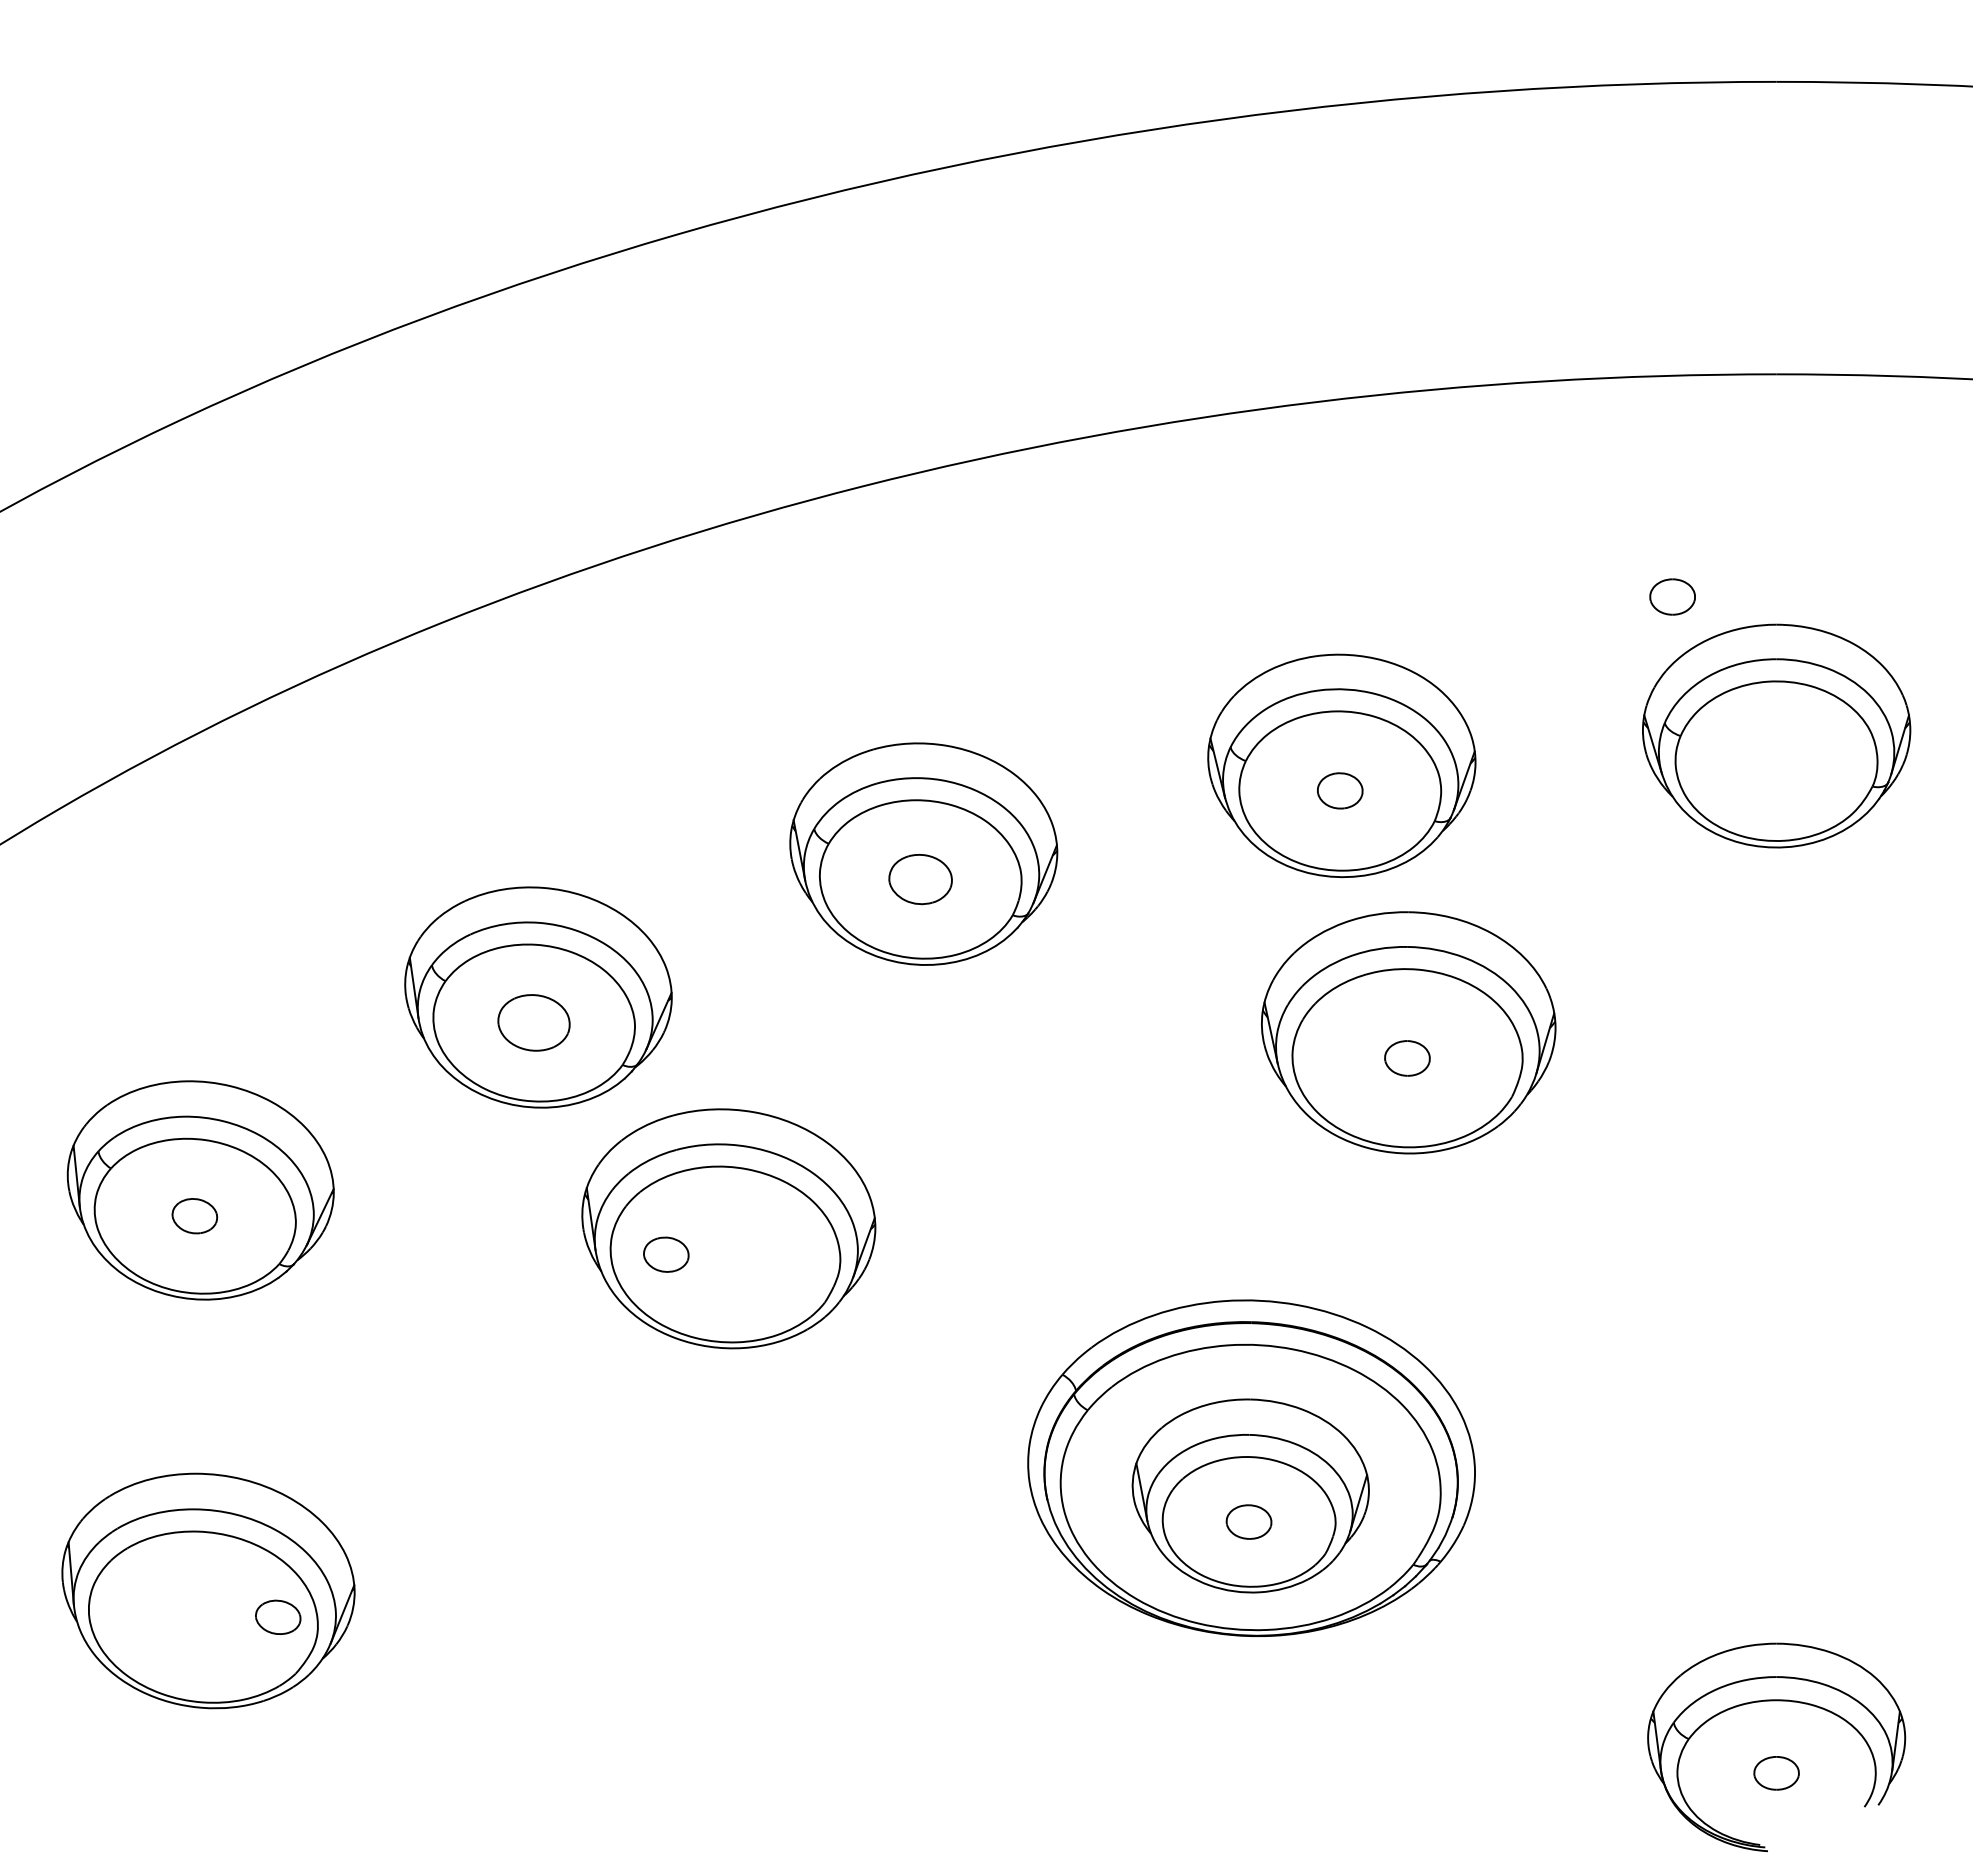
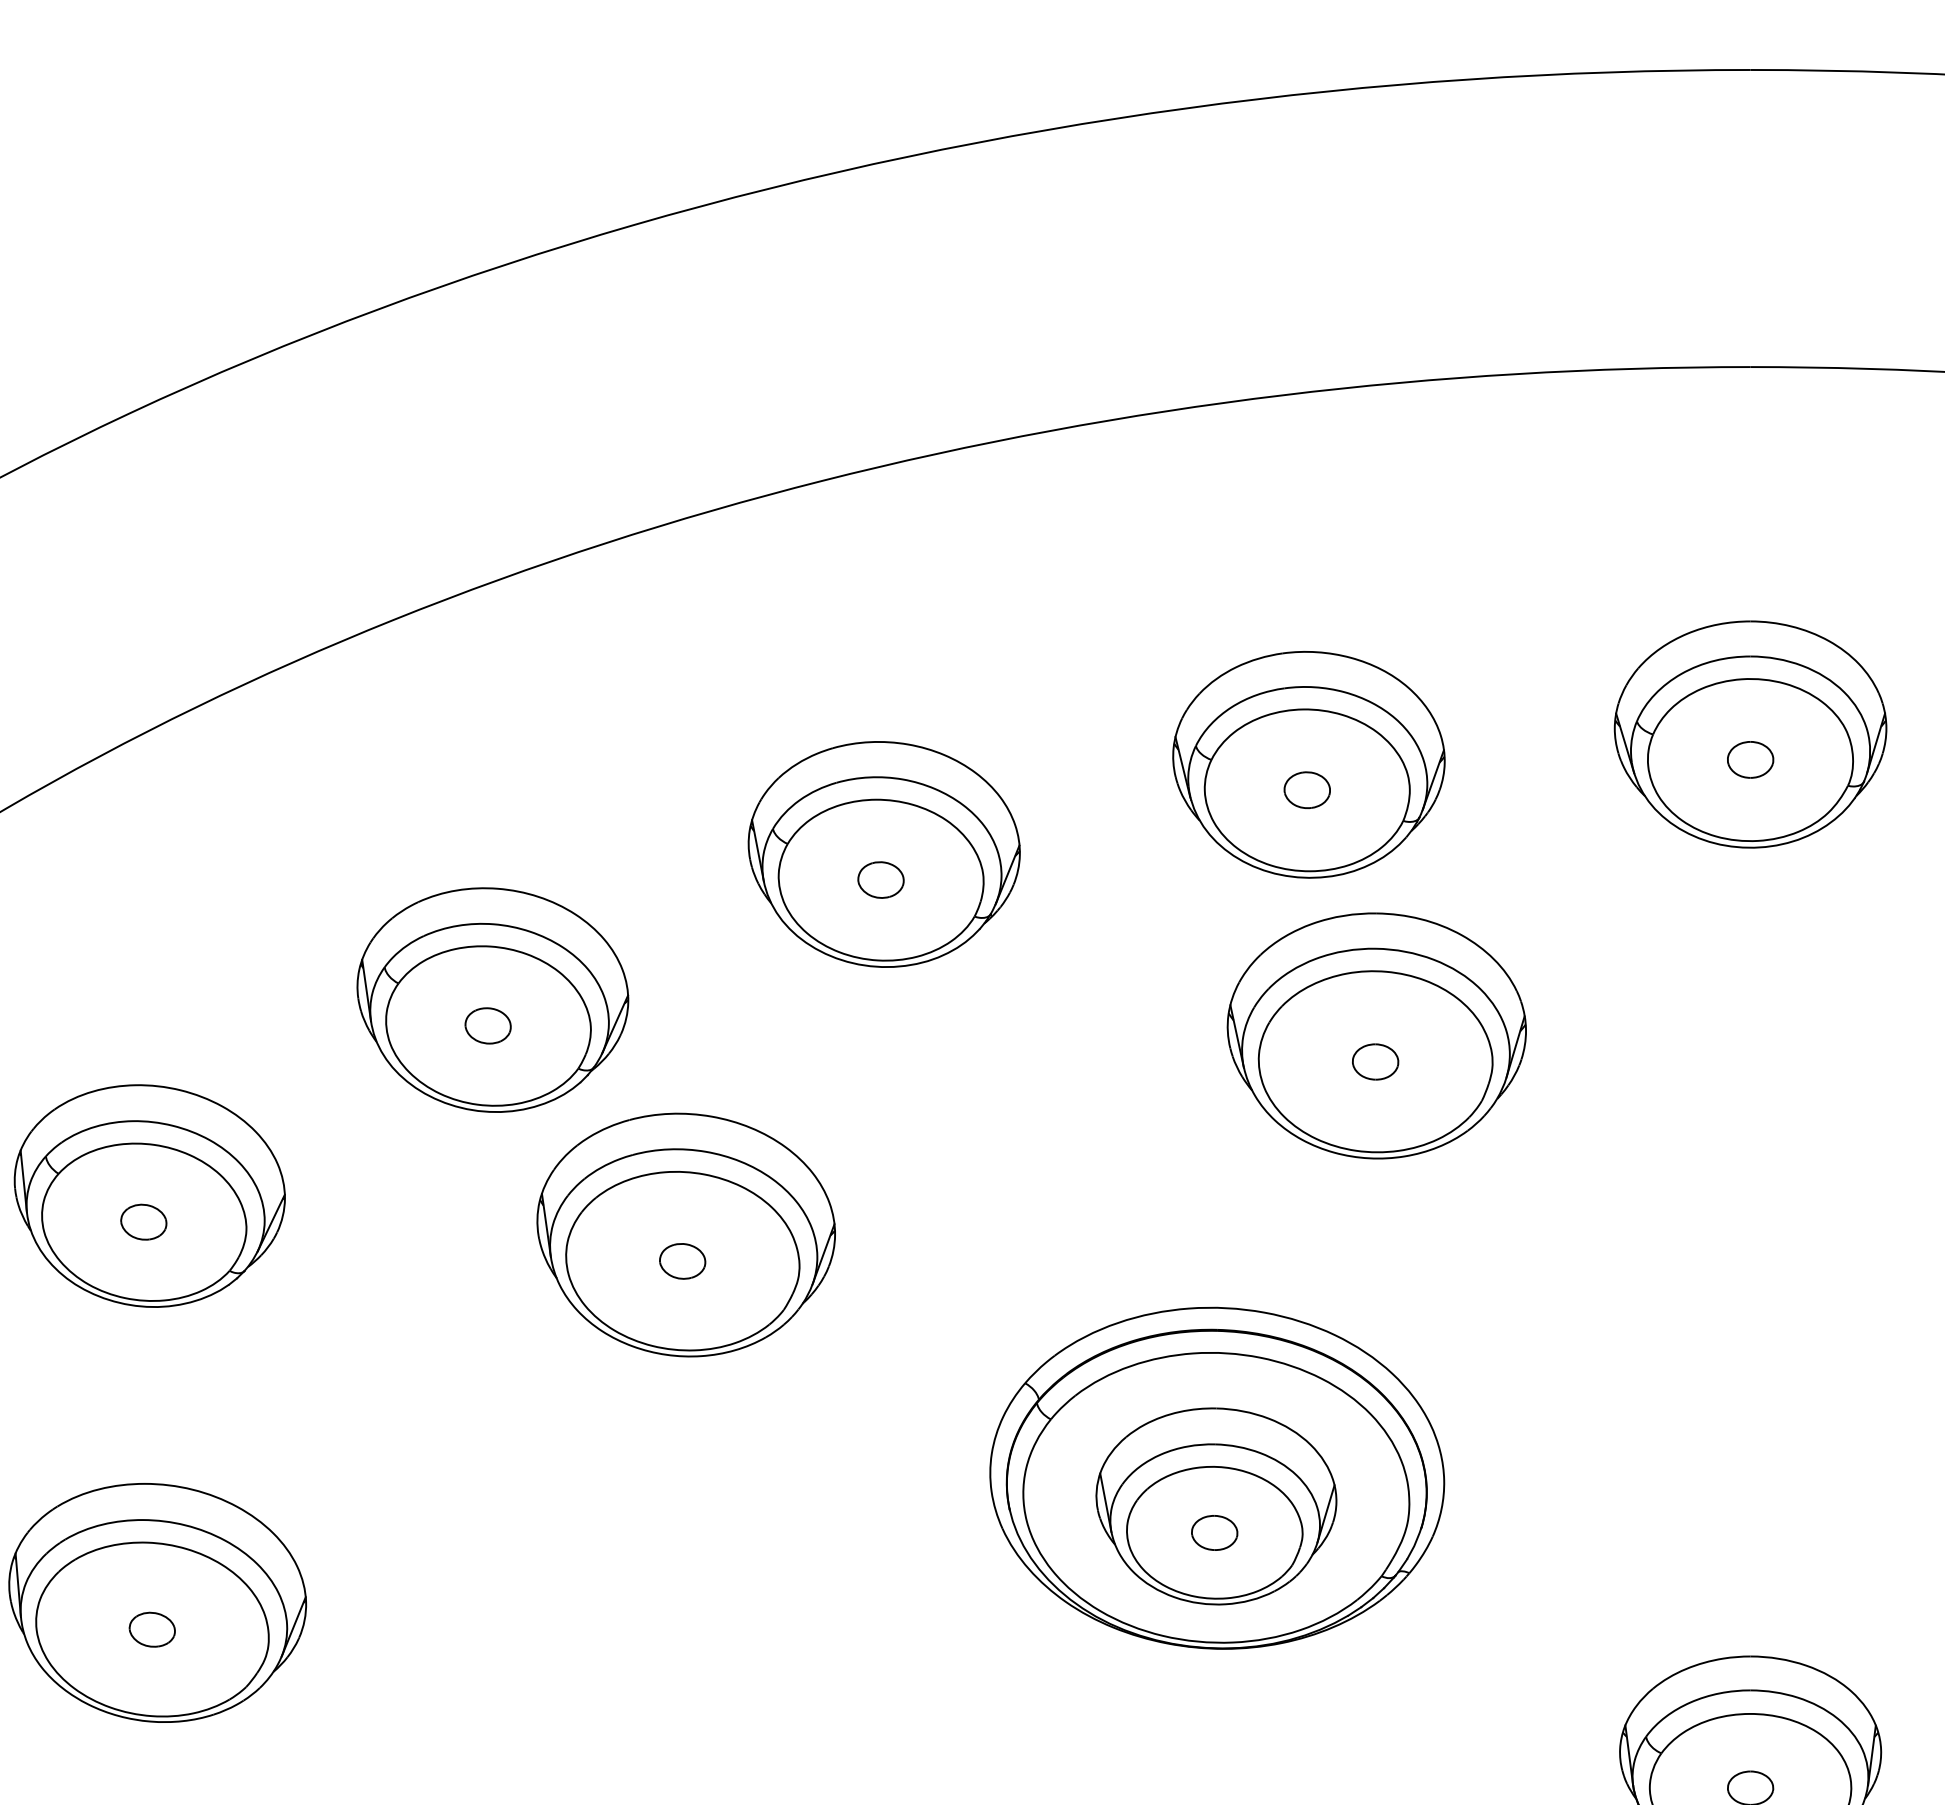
part: (1672, 596) -> (1750, 759), moved
part: (920, 878) -> (880, 879), size x0.71
part: (533, 1022) -> (487, 1025), size x0.62
part: (666, 1254) -> (682, 1261), moved
part: (278, 1616) -> (152, 1628), moved

